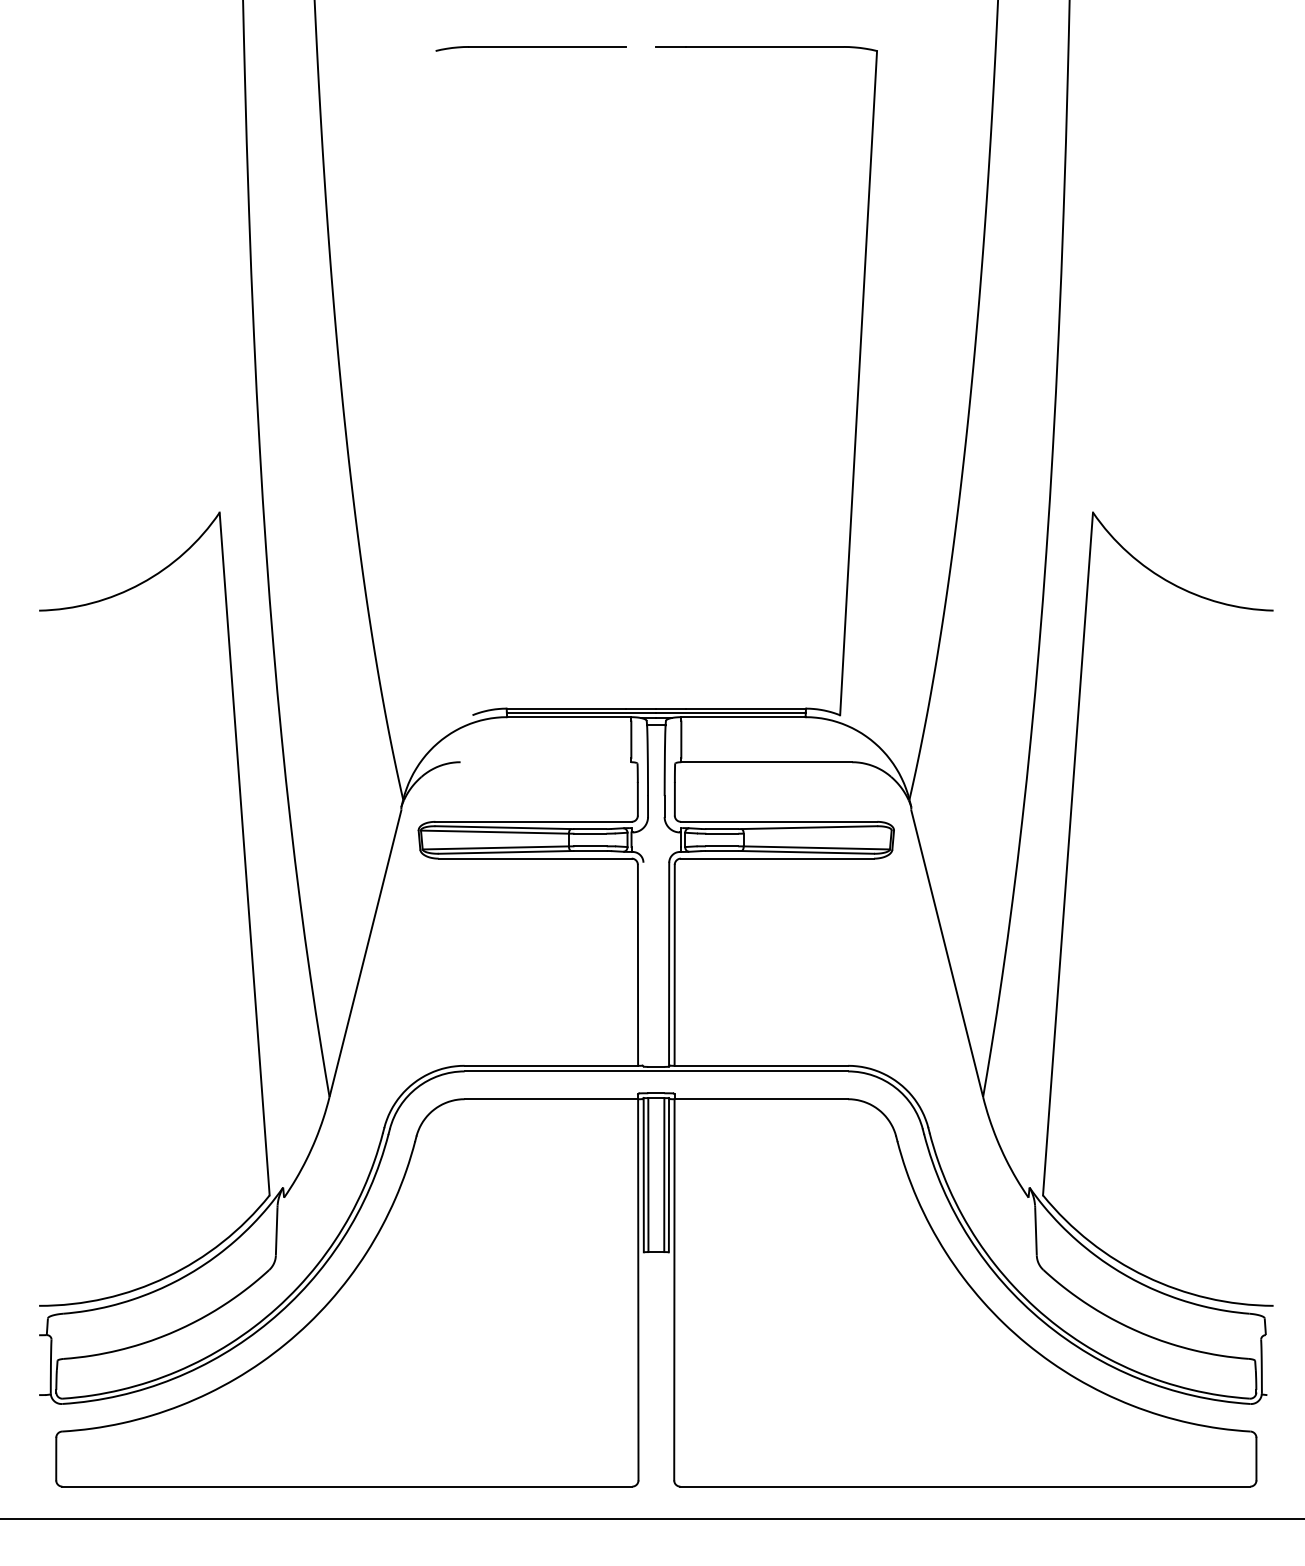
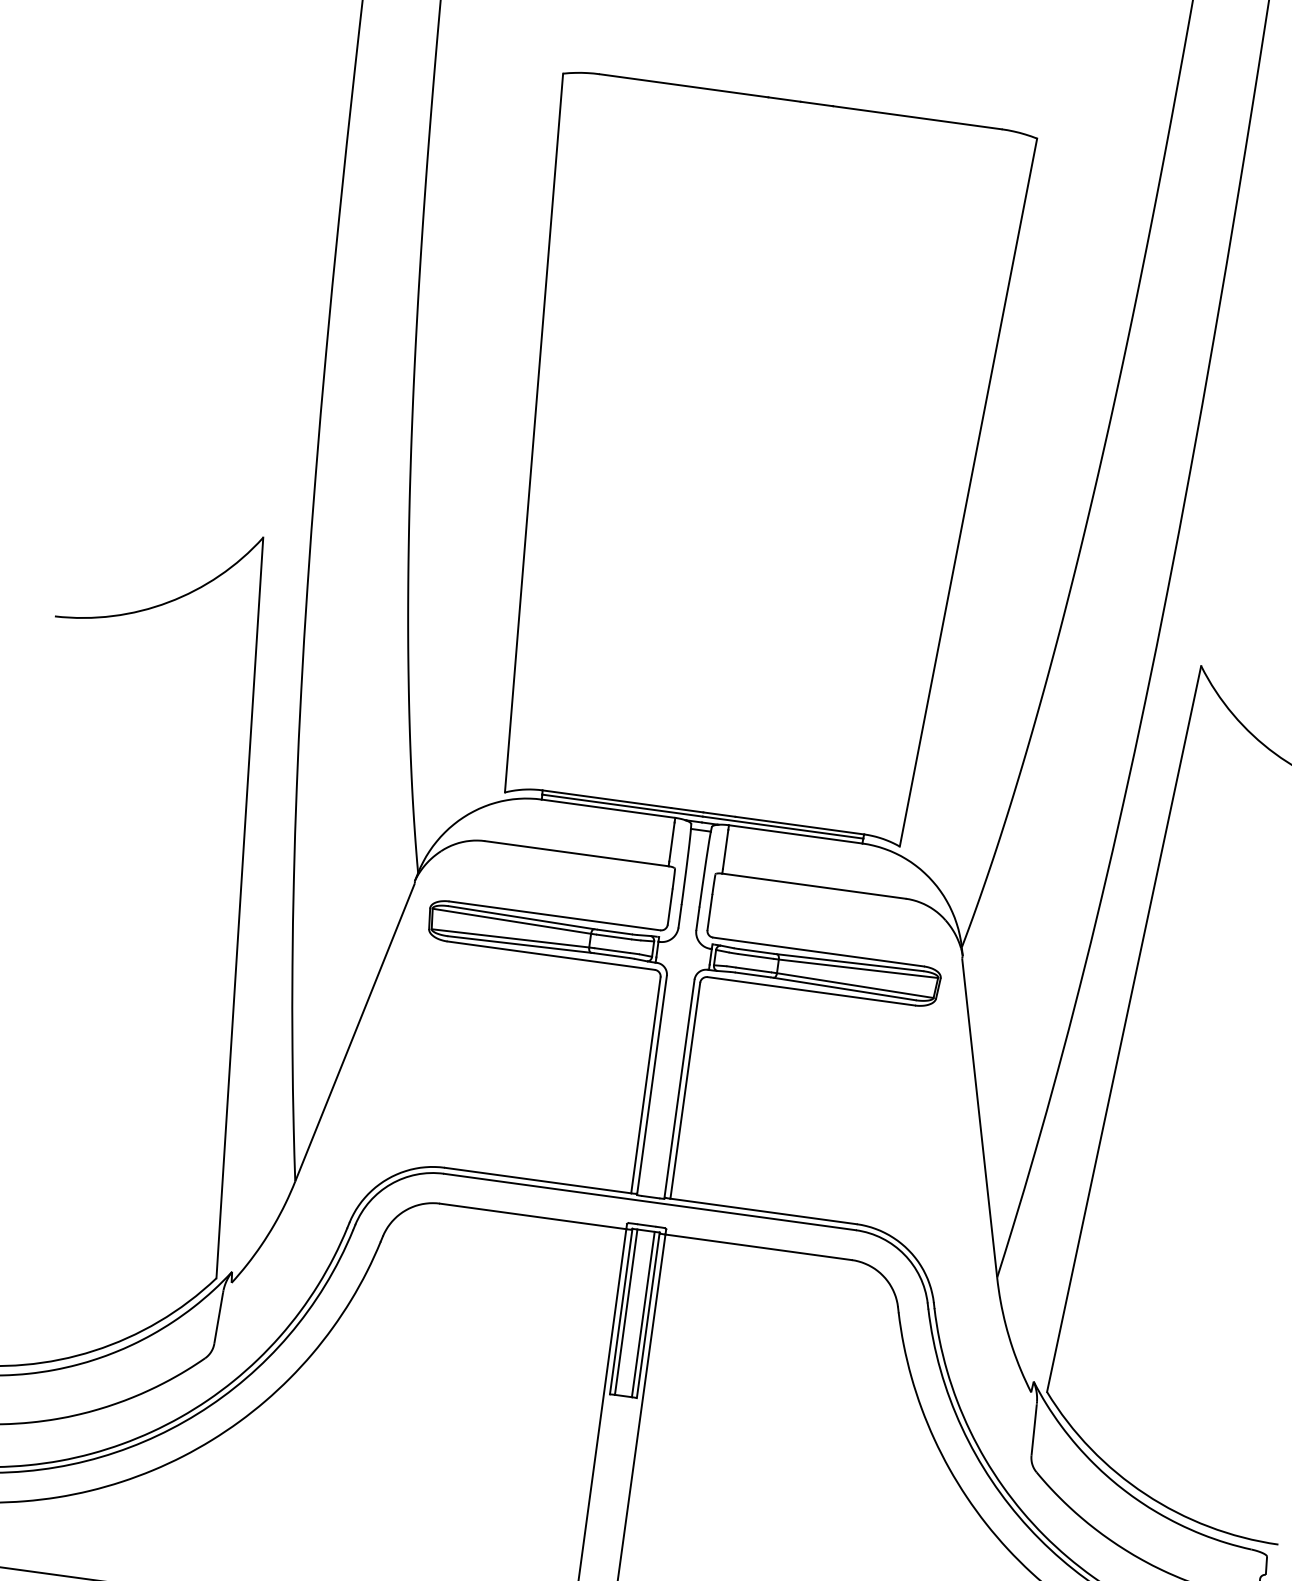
line: (641, 46) -> (784, 99), added
line: (453, 383) -> (533, 433), added
line: (545, 762) -> (576, 853), added
line: (817, 831) -> (858, 968), added
line: (643, 964) -> (651, 1085), added

